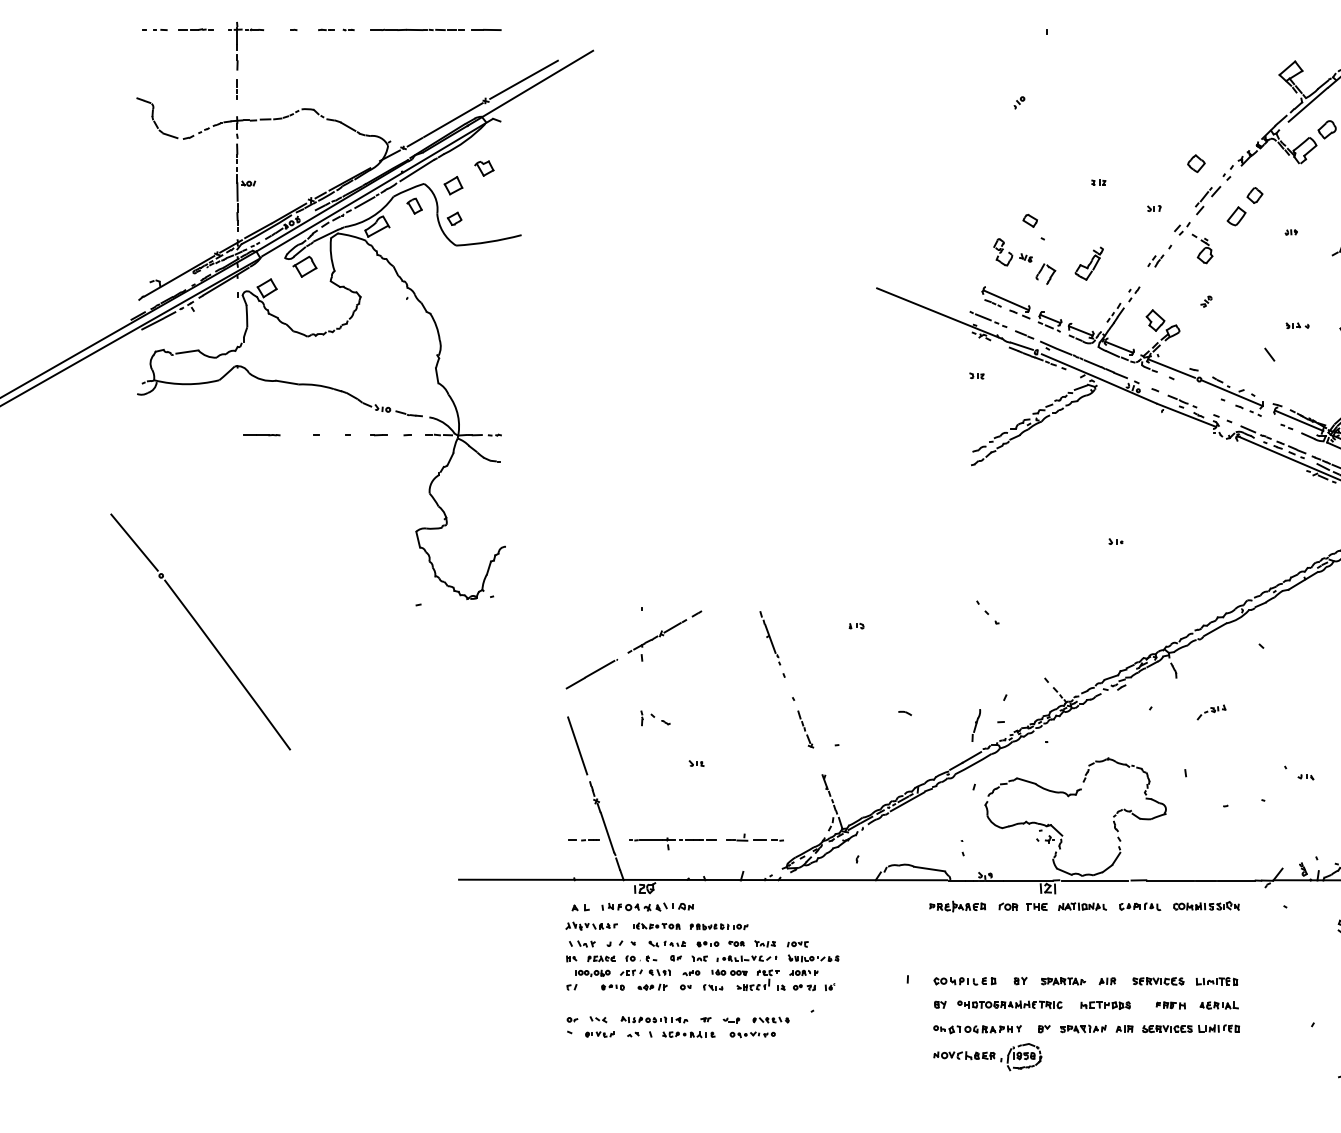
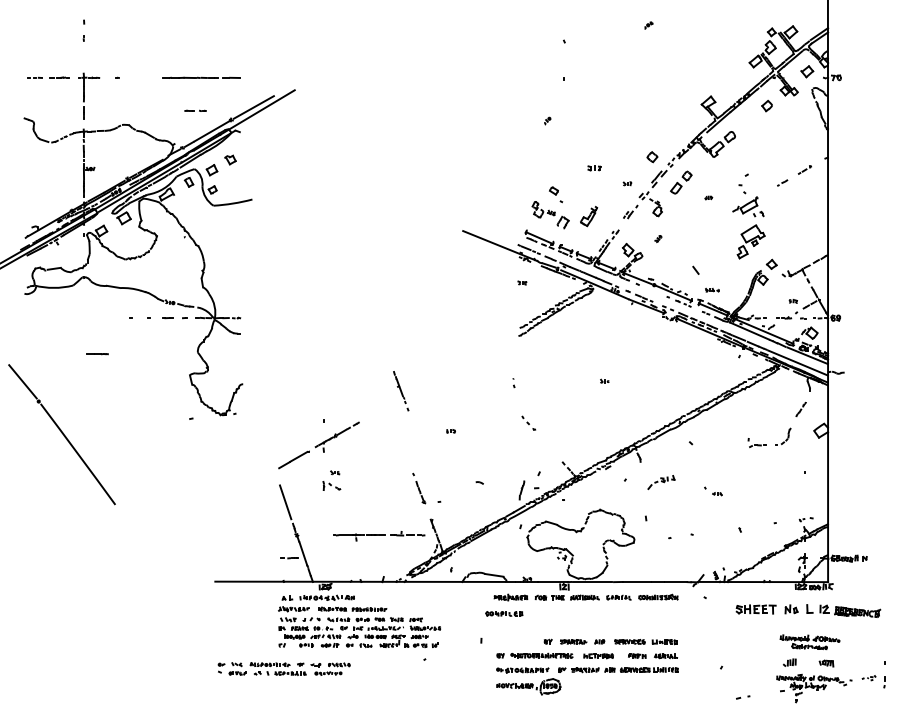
line: (334, 29) -> (194, 110), moved
part: (1098, 182) -> (594, 168), size x1.6
part: (1297, 324) -> (712, 289), moved
line: (261, 435) -> (97, 354), moved
part: (773, 644) -> (401, 391), moved
part: (1211, 712) -> (661, 482), size x1.6
part: (697, 763) -> (335, 472), moved
part: (1299, 773) -> (713, 491), moved
part: (707, 842) -> (379, 536), moved
part: (962, 849) -> (513, 383), moved
part: (965, 980) -> (504, 613), moved
part: (676, 1026) -> (283, 668), moved

